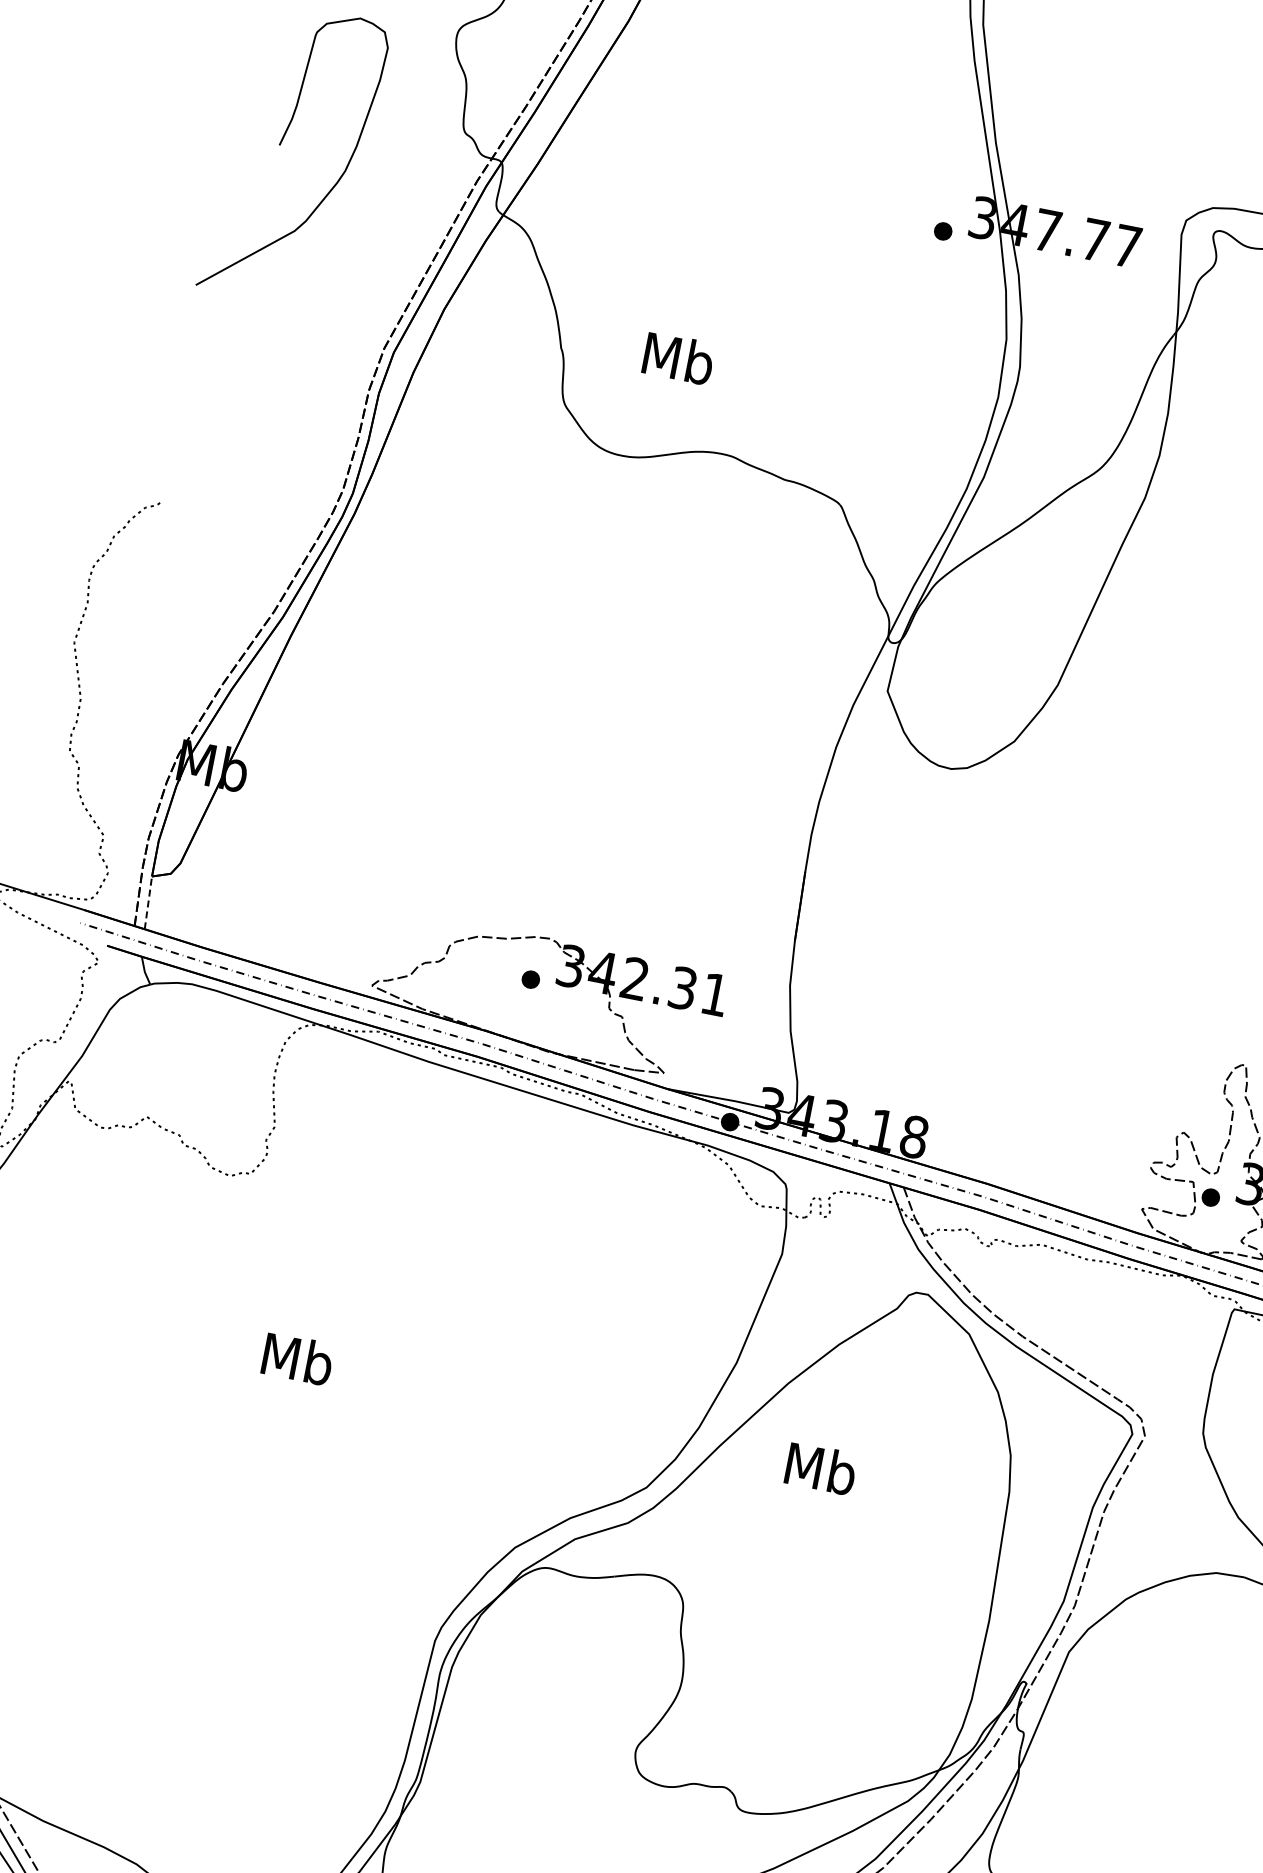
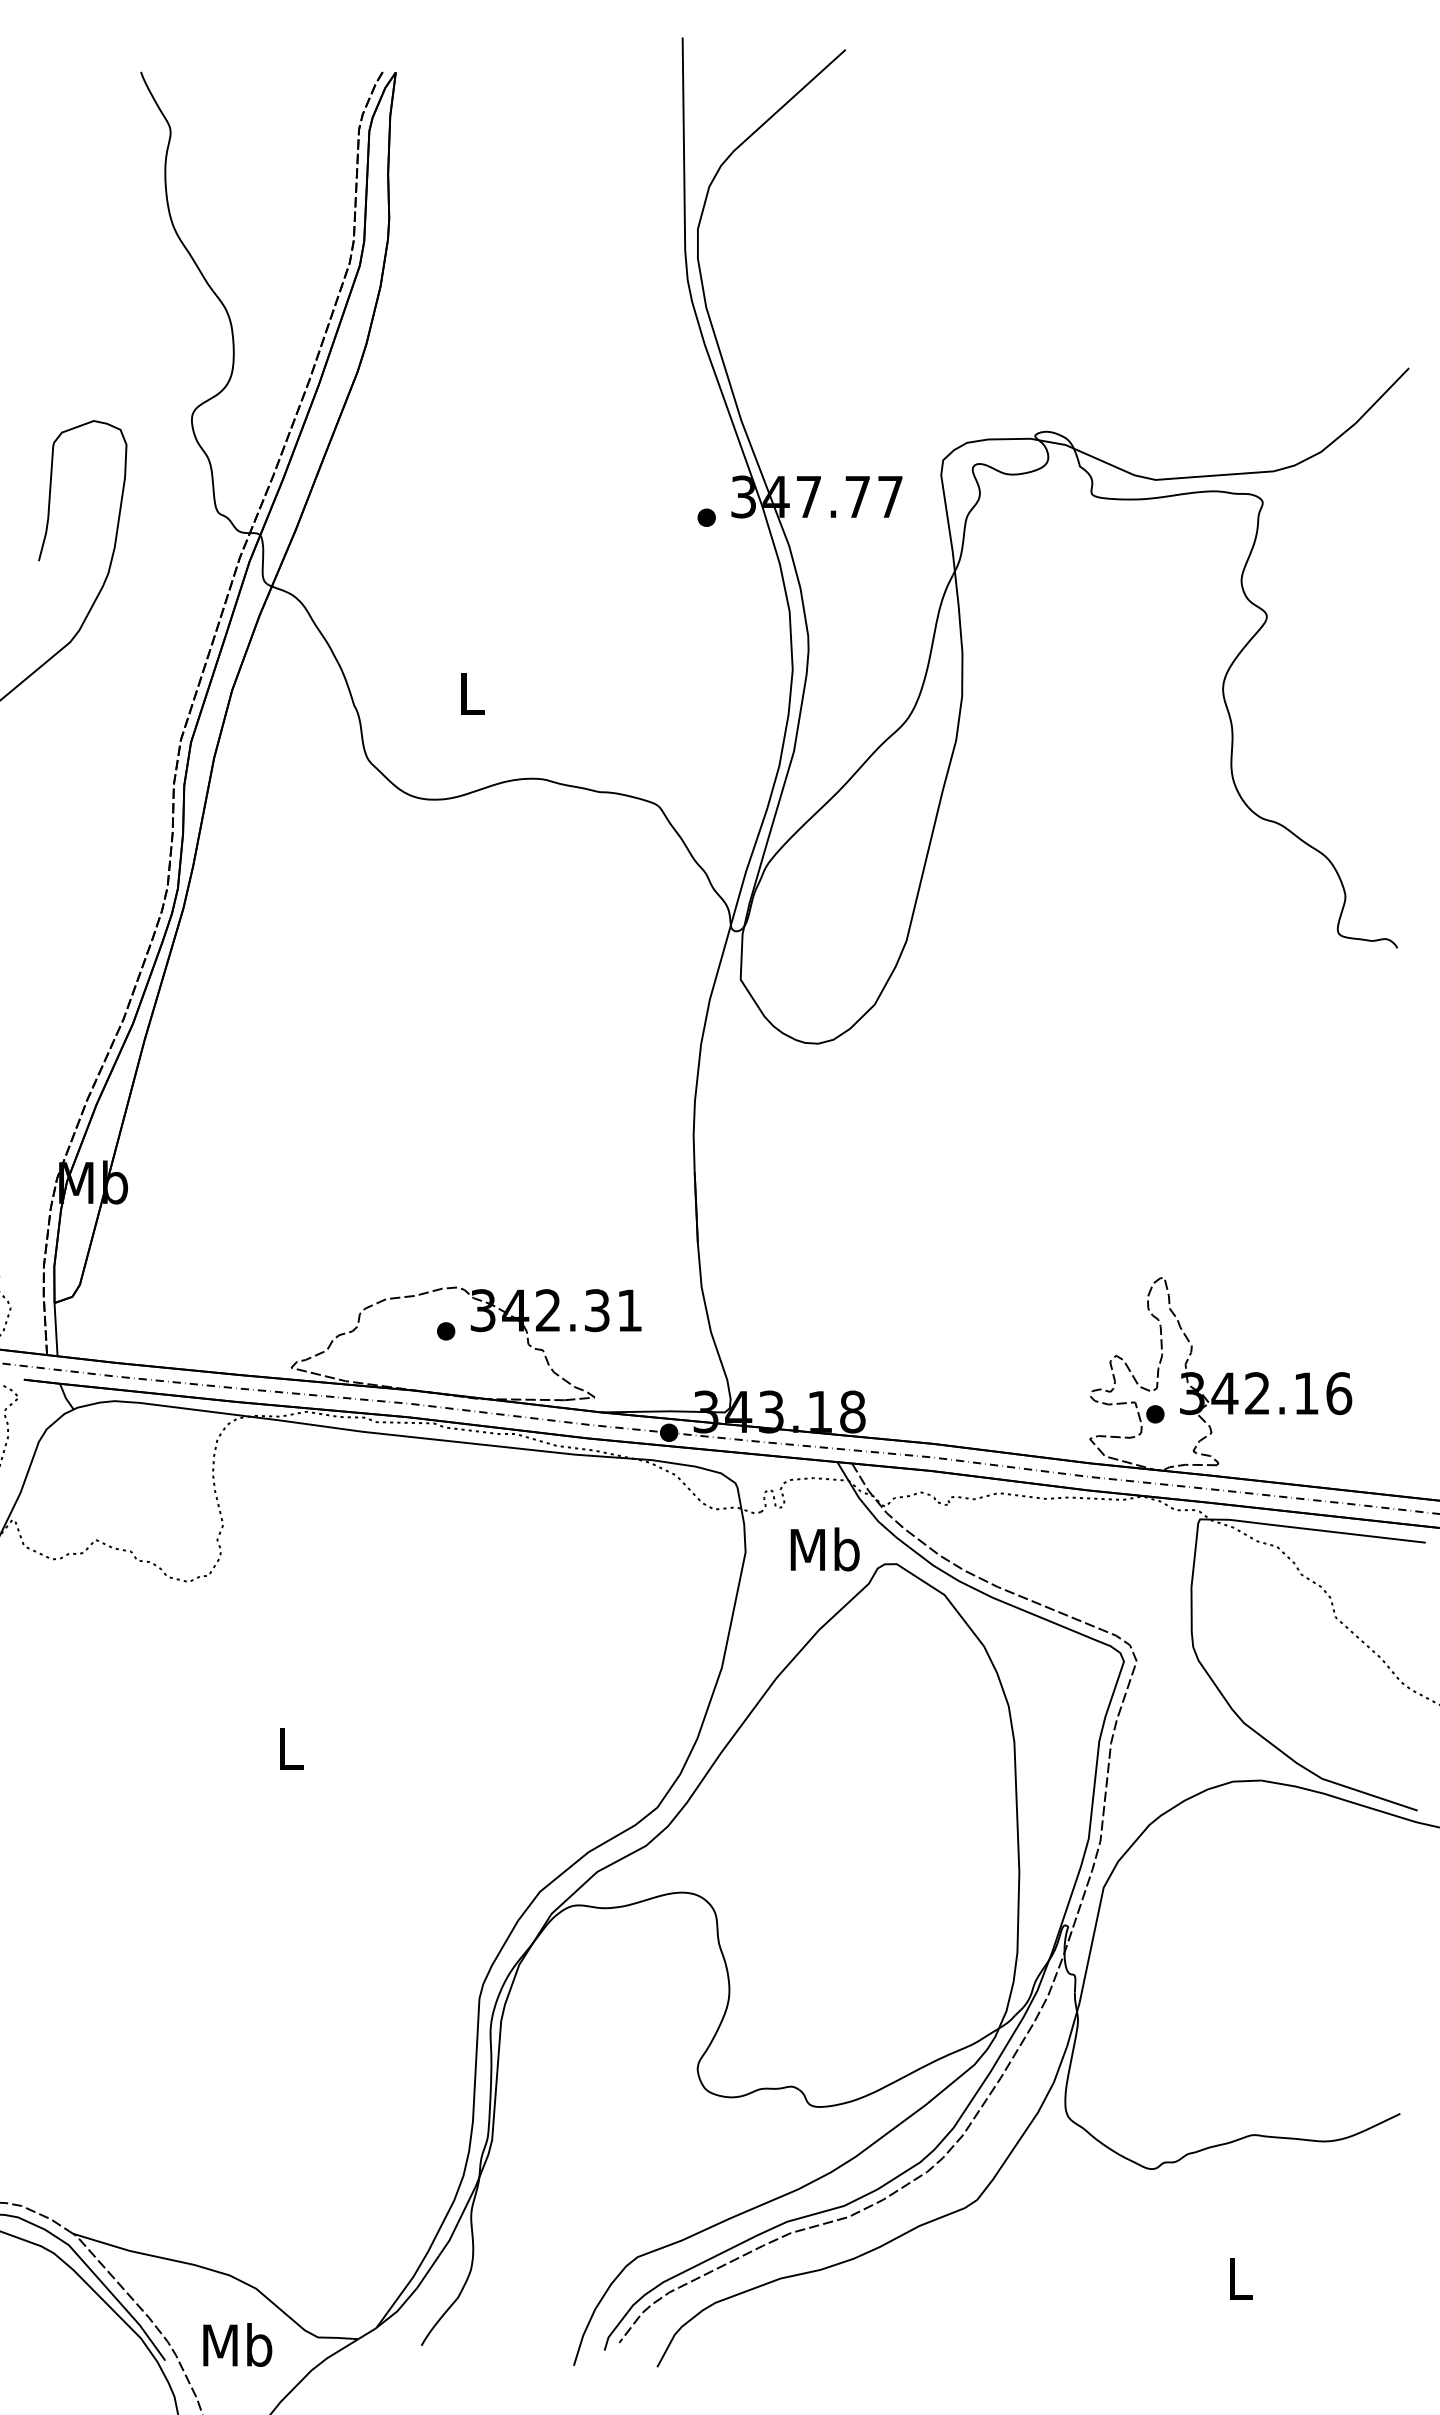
text: (678, 358) -> (471, 693), Mb -> L
line: (148, 902) -> (56, 1329), dashed -> solid
text: (297, 1359) -> (290, 1748), Mb -> L
text: (820, 1468) -> (824, 1549), moved

